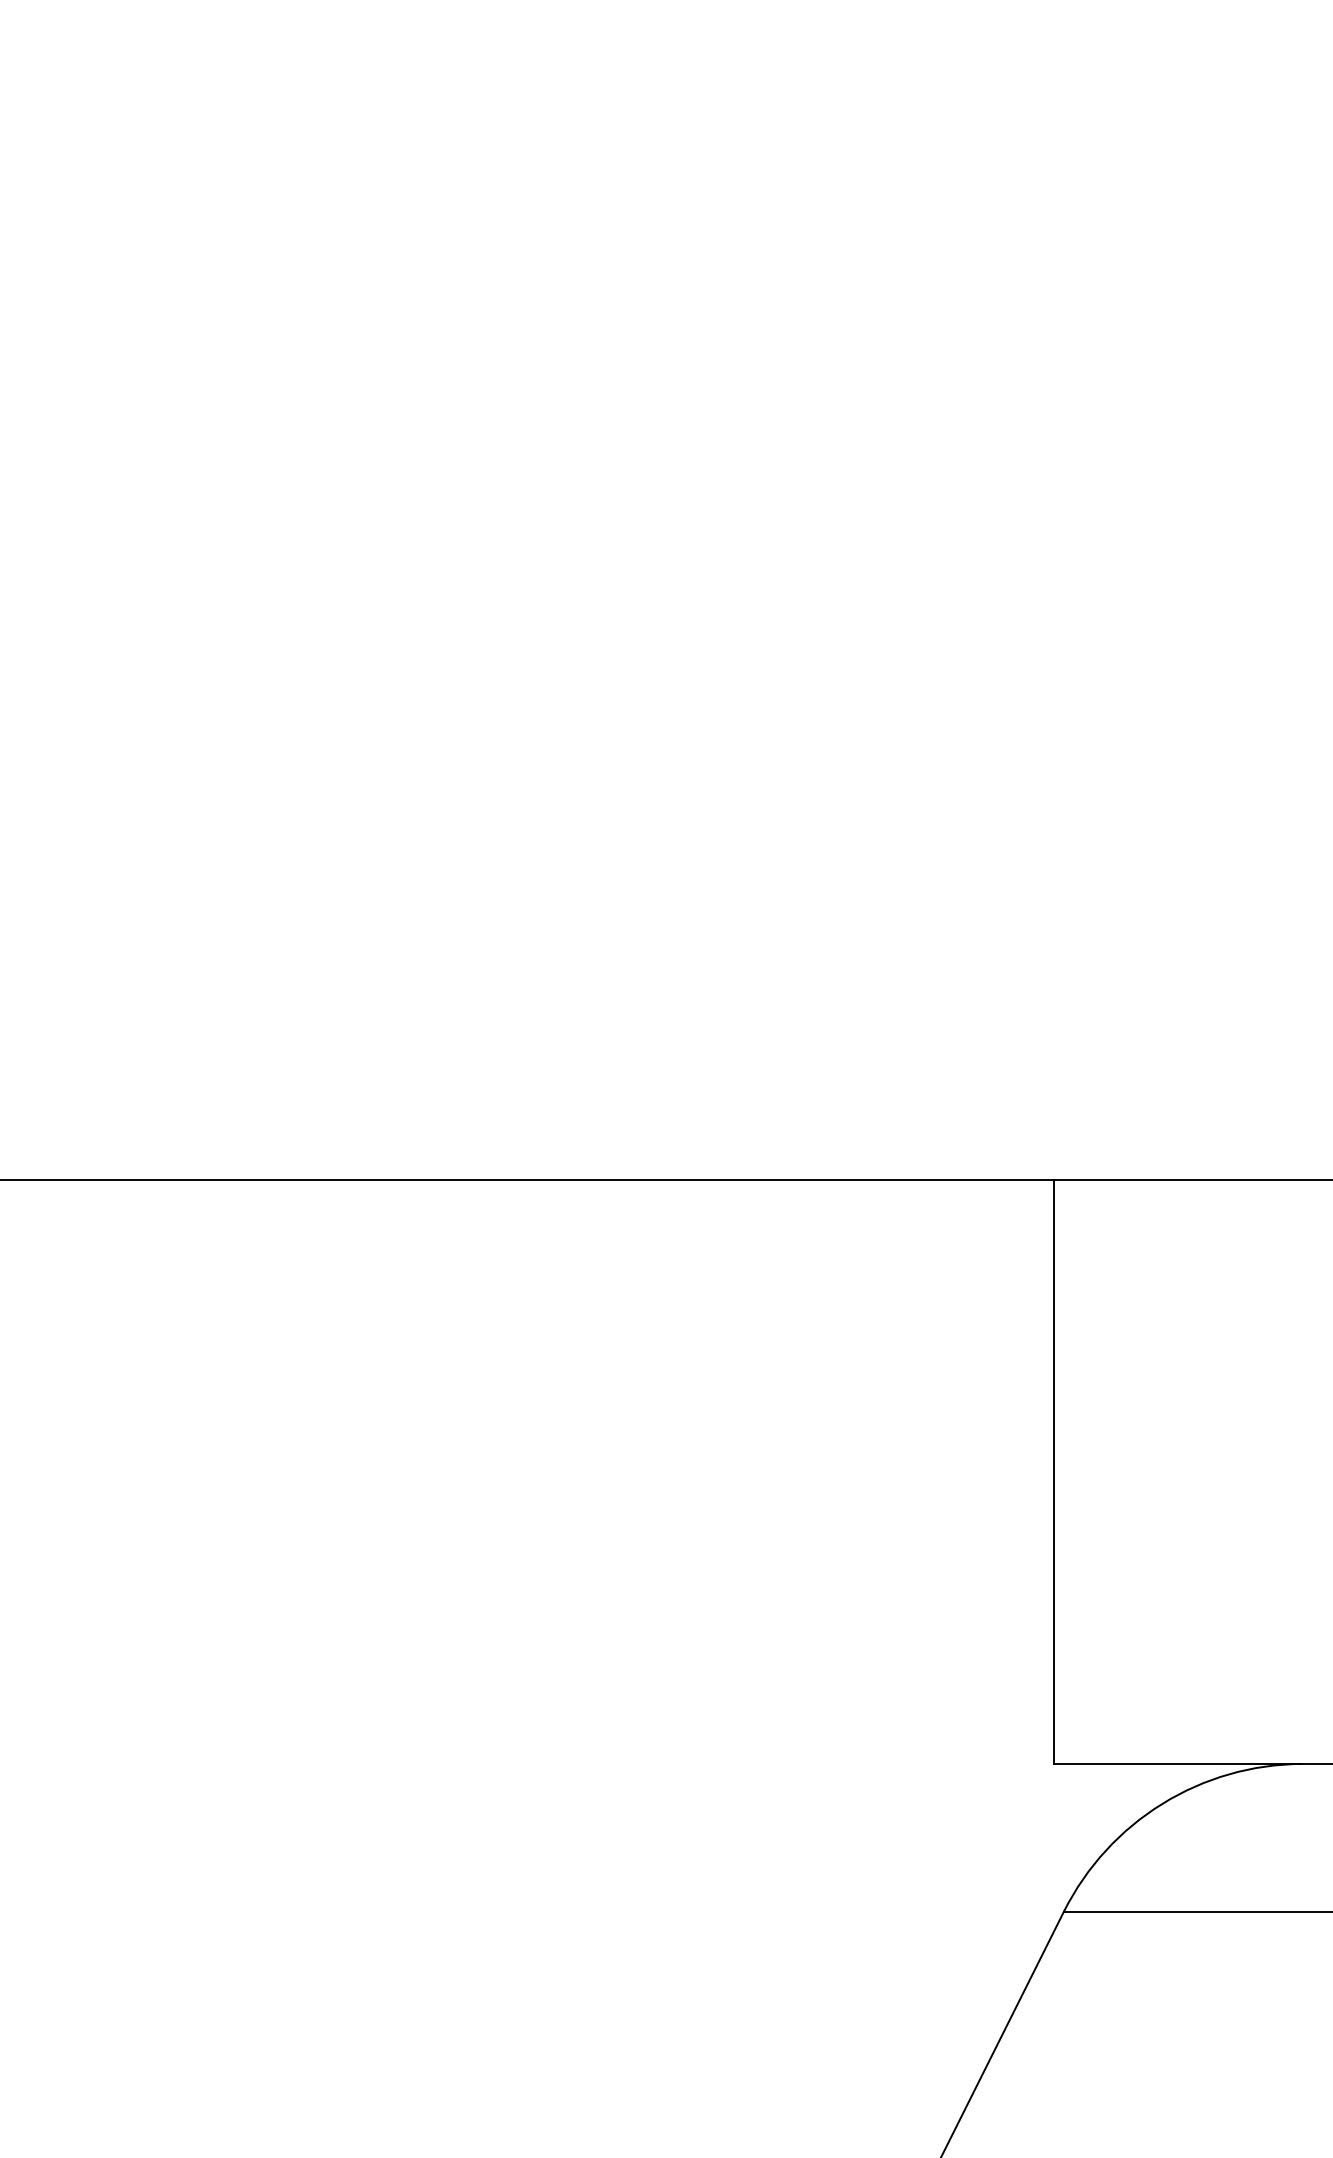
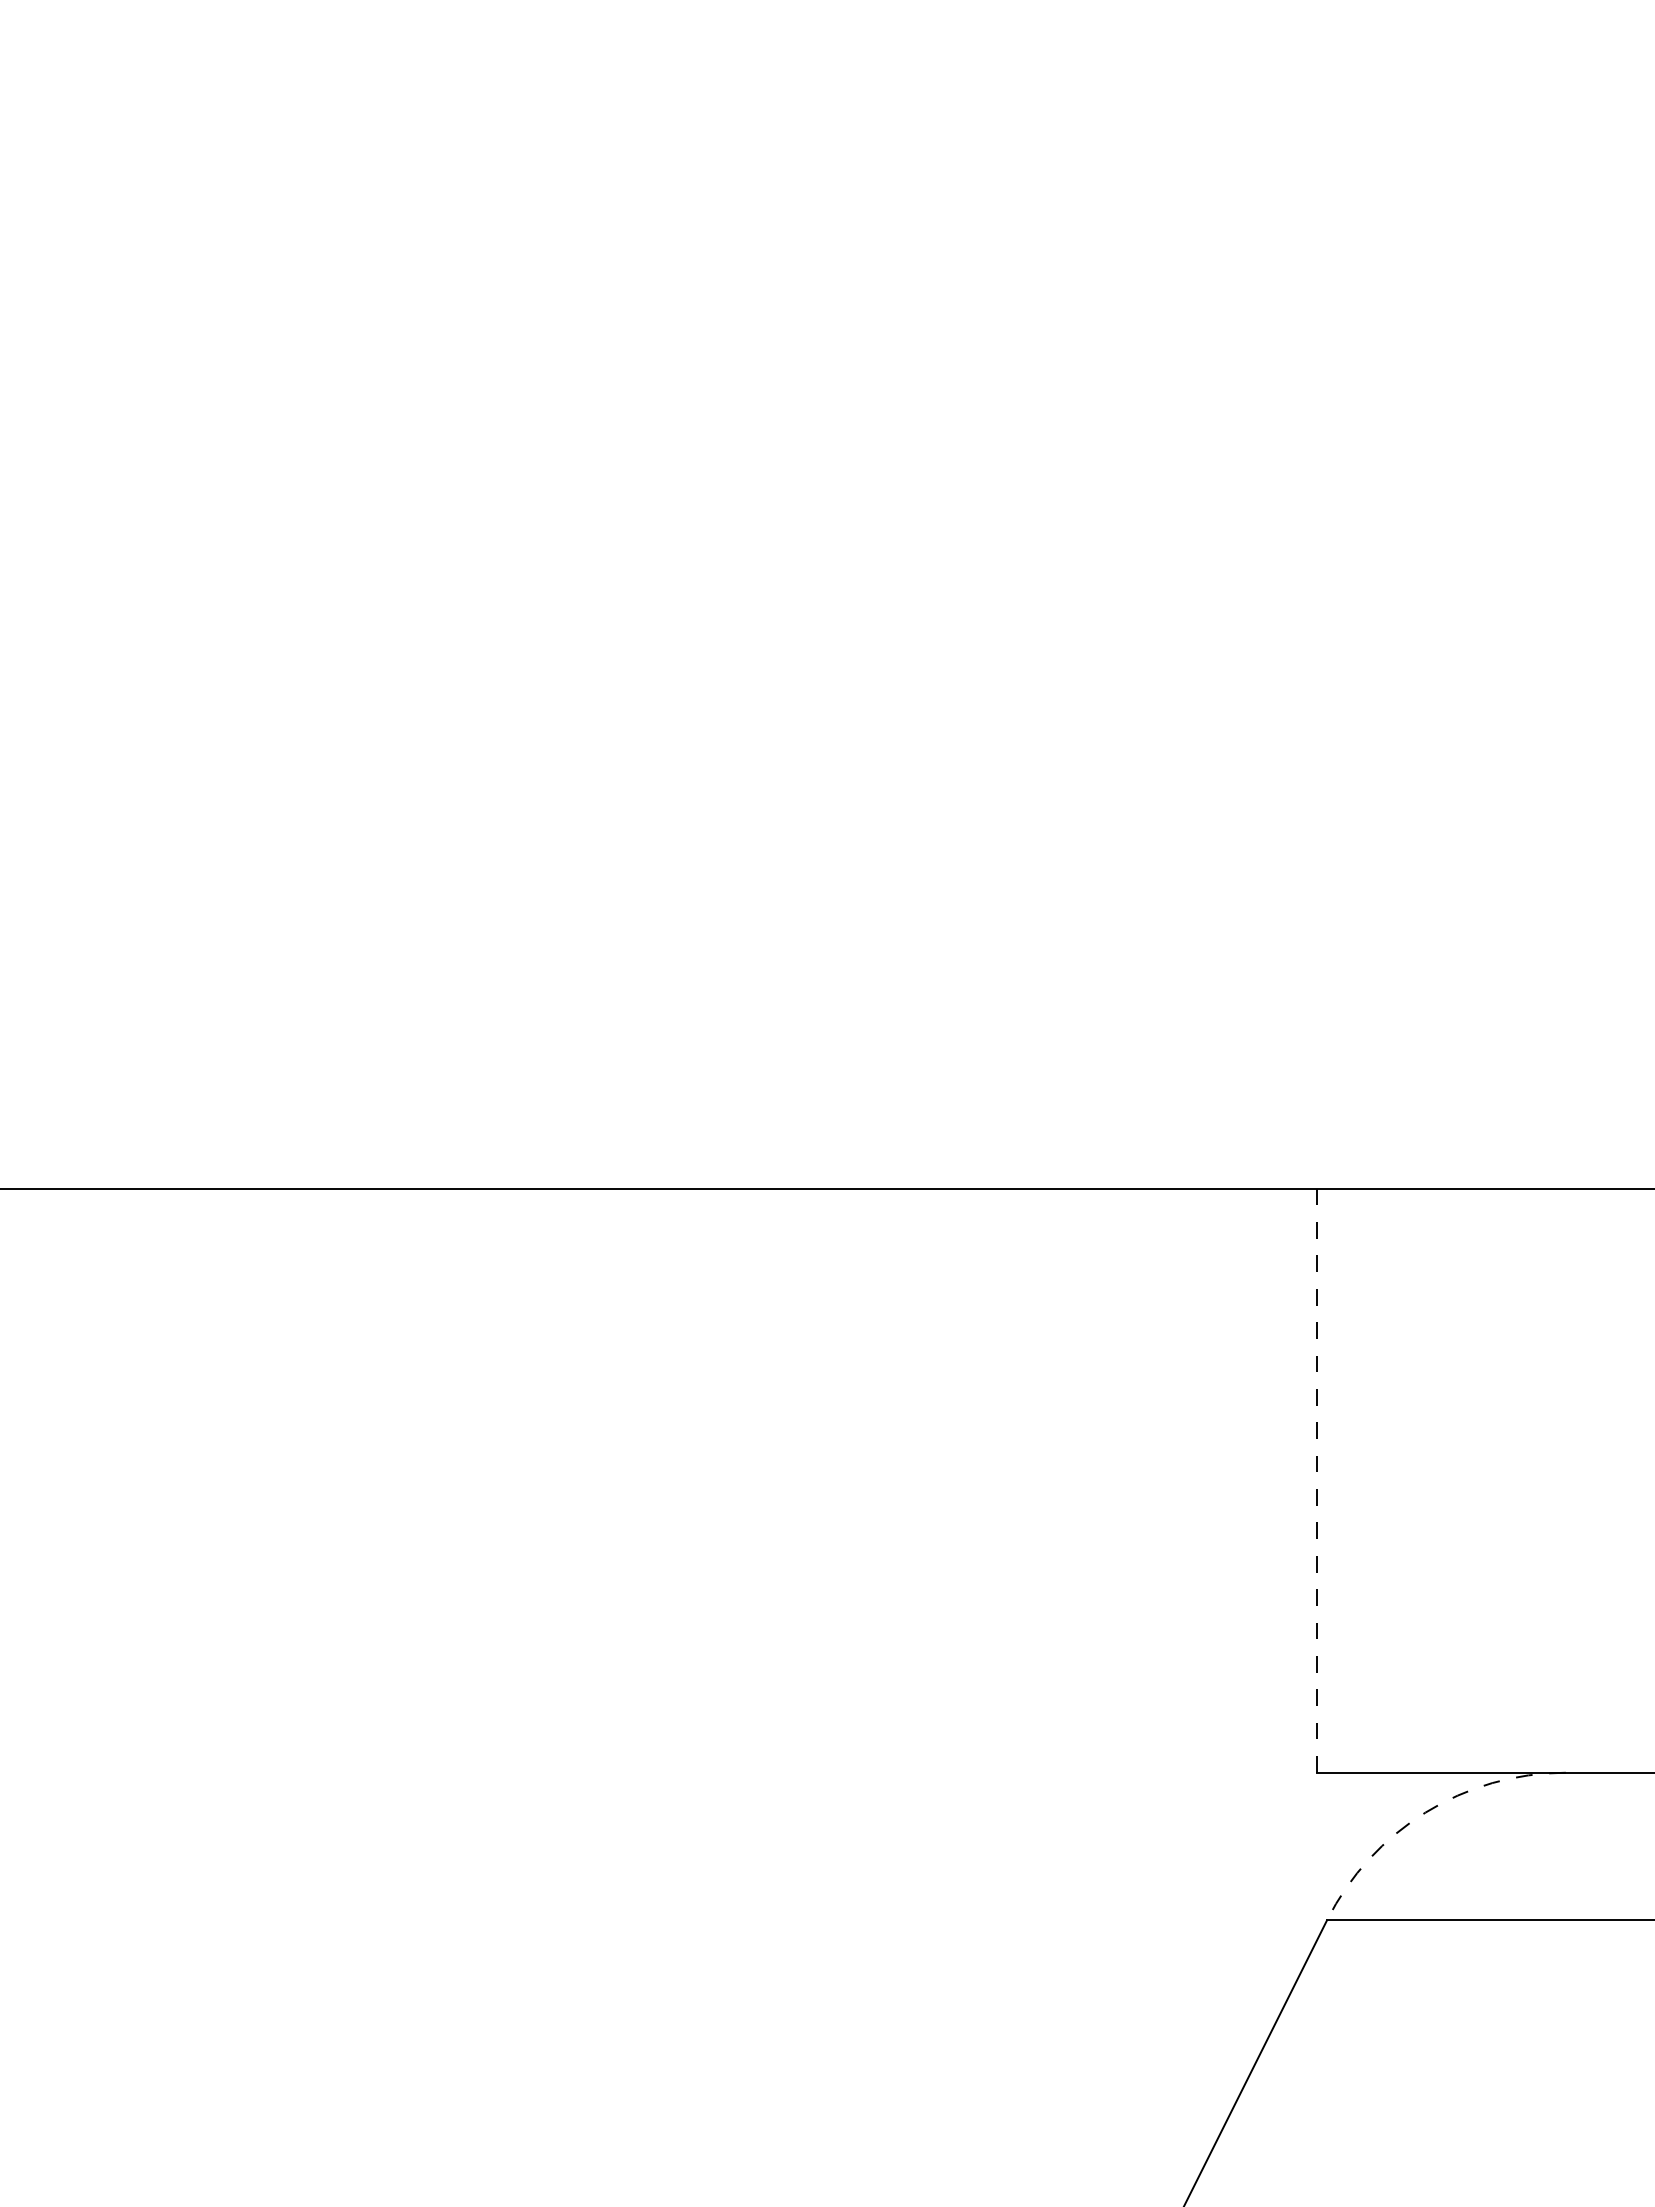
line: (1054, 1472) -> (1317, 1481), solid -> dashed
arc: (1162, 1803) -> (1425, 1812), solid -> dashed

